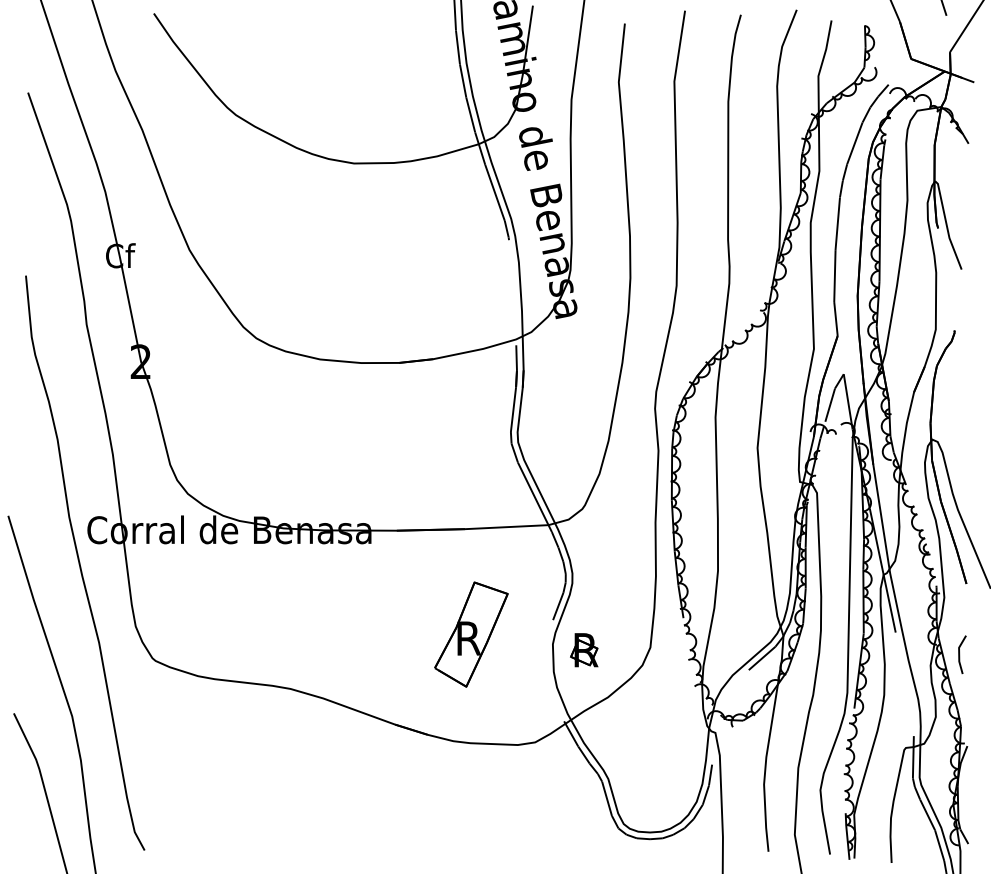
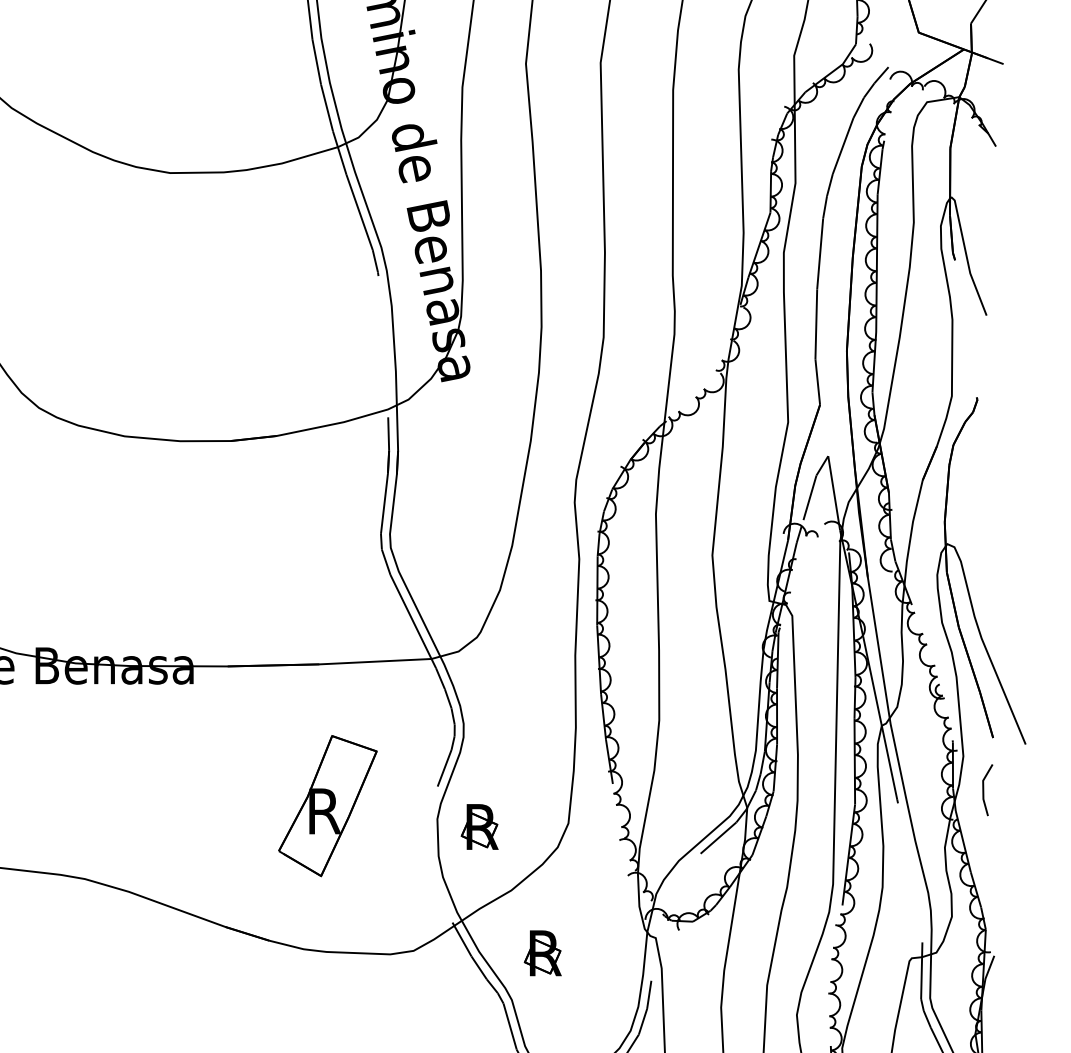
line: (960, 654) -> (985, 789), moved
part: (631, 744) -> (543, 953), added

